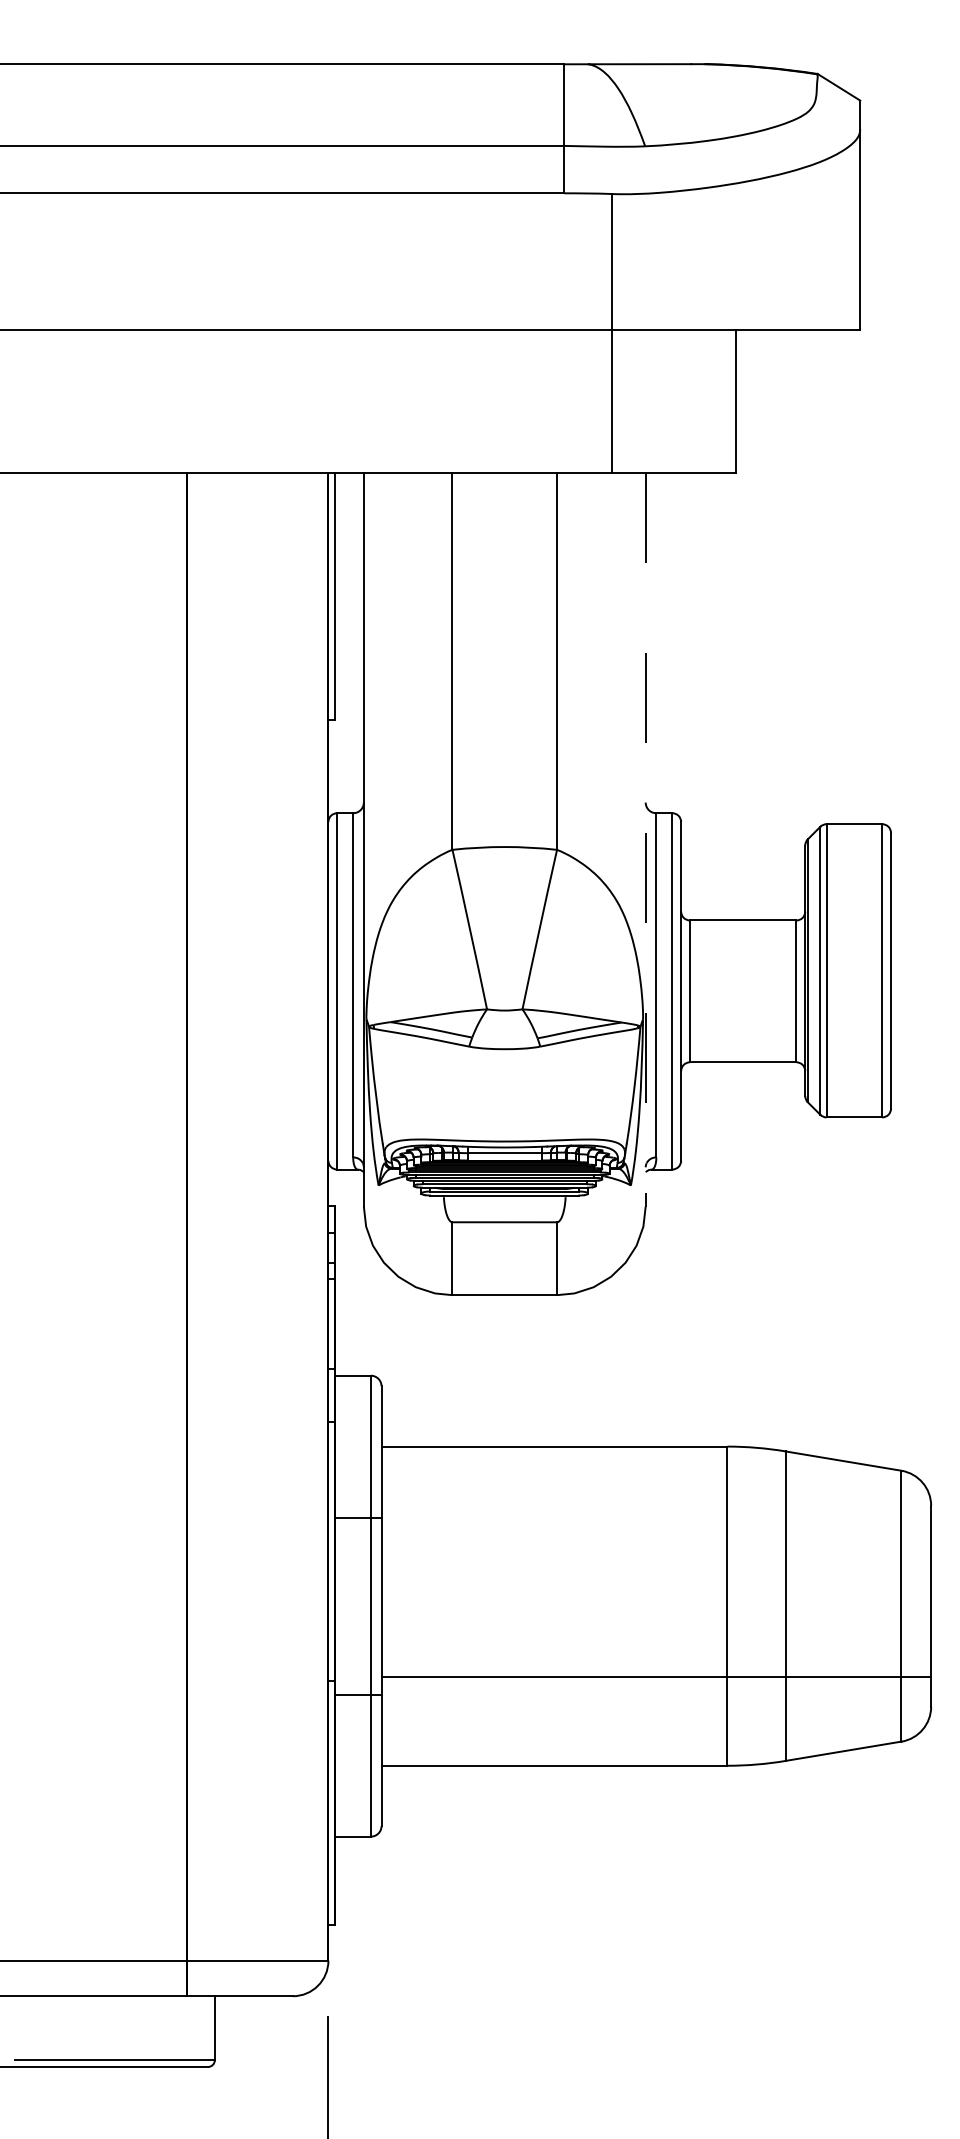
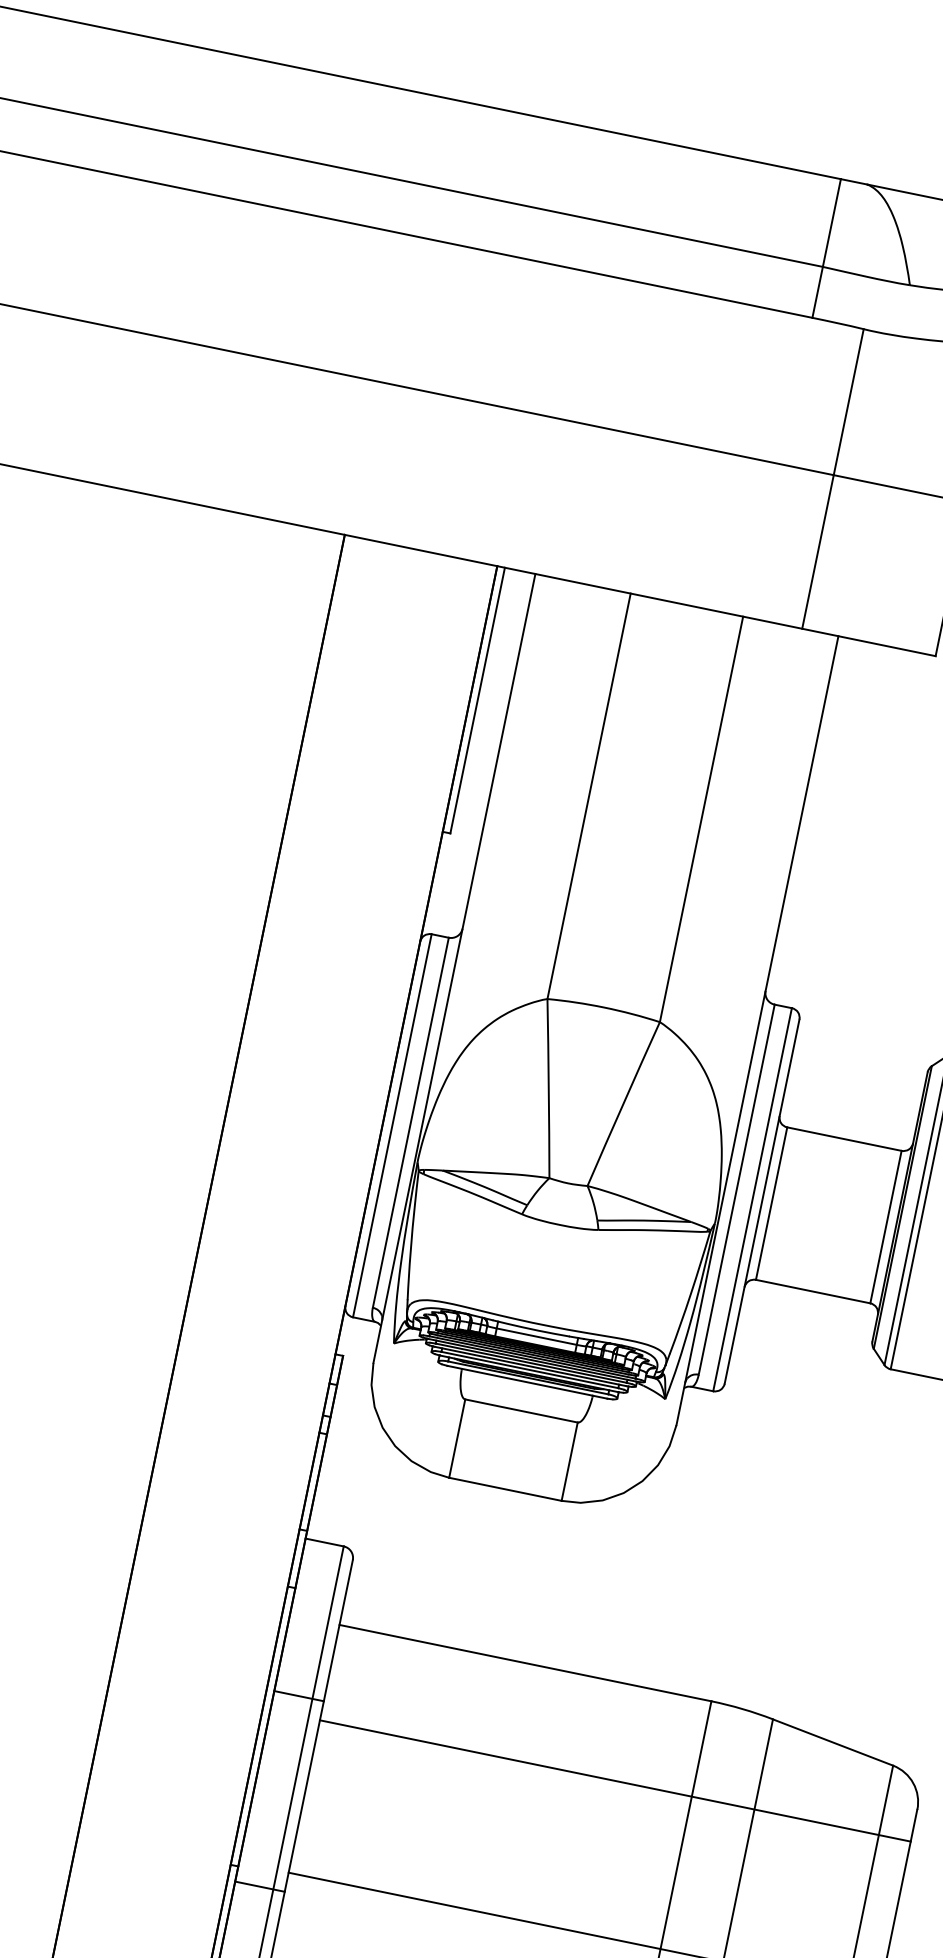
line: (645, 839) -> (757, 1030), dashed -> solid
line: (656, 1535) -> (615, 1781), added

